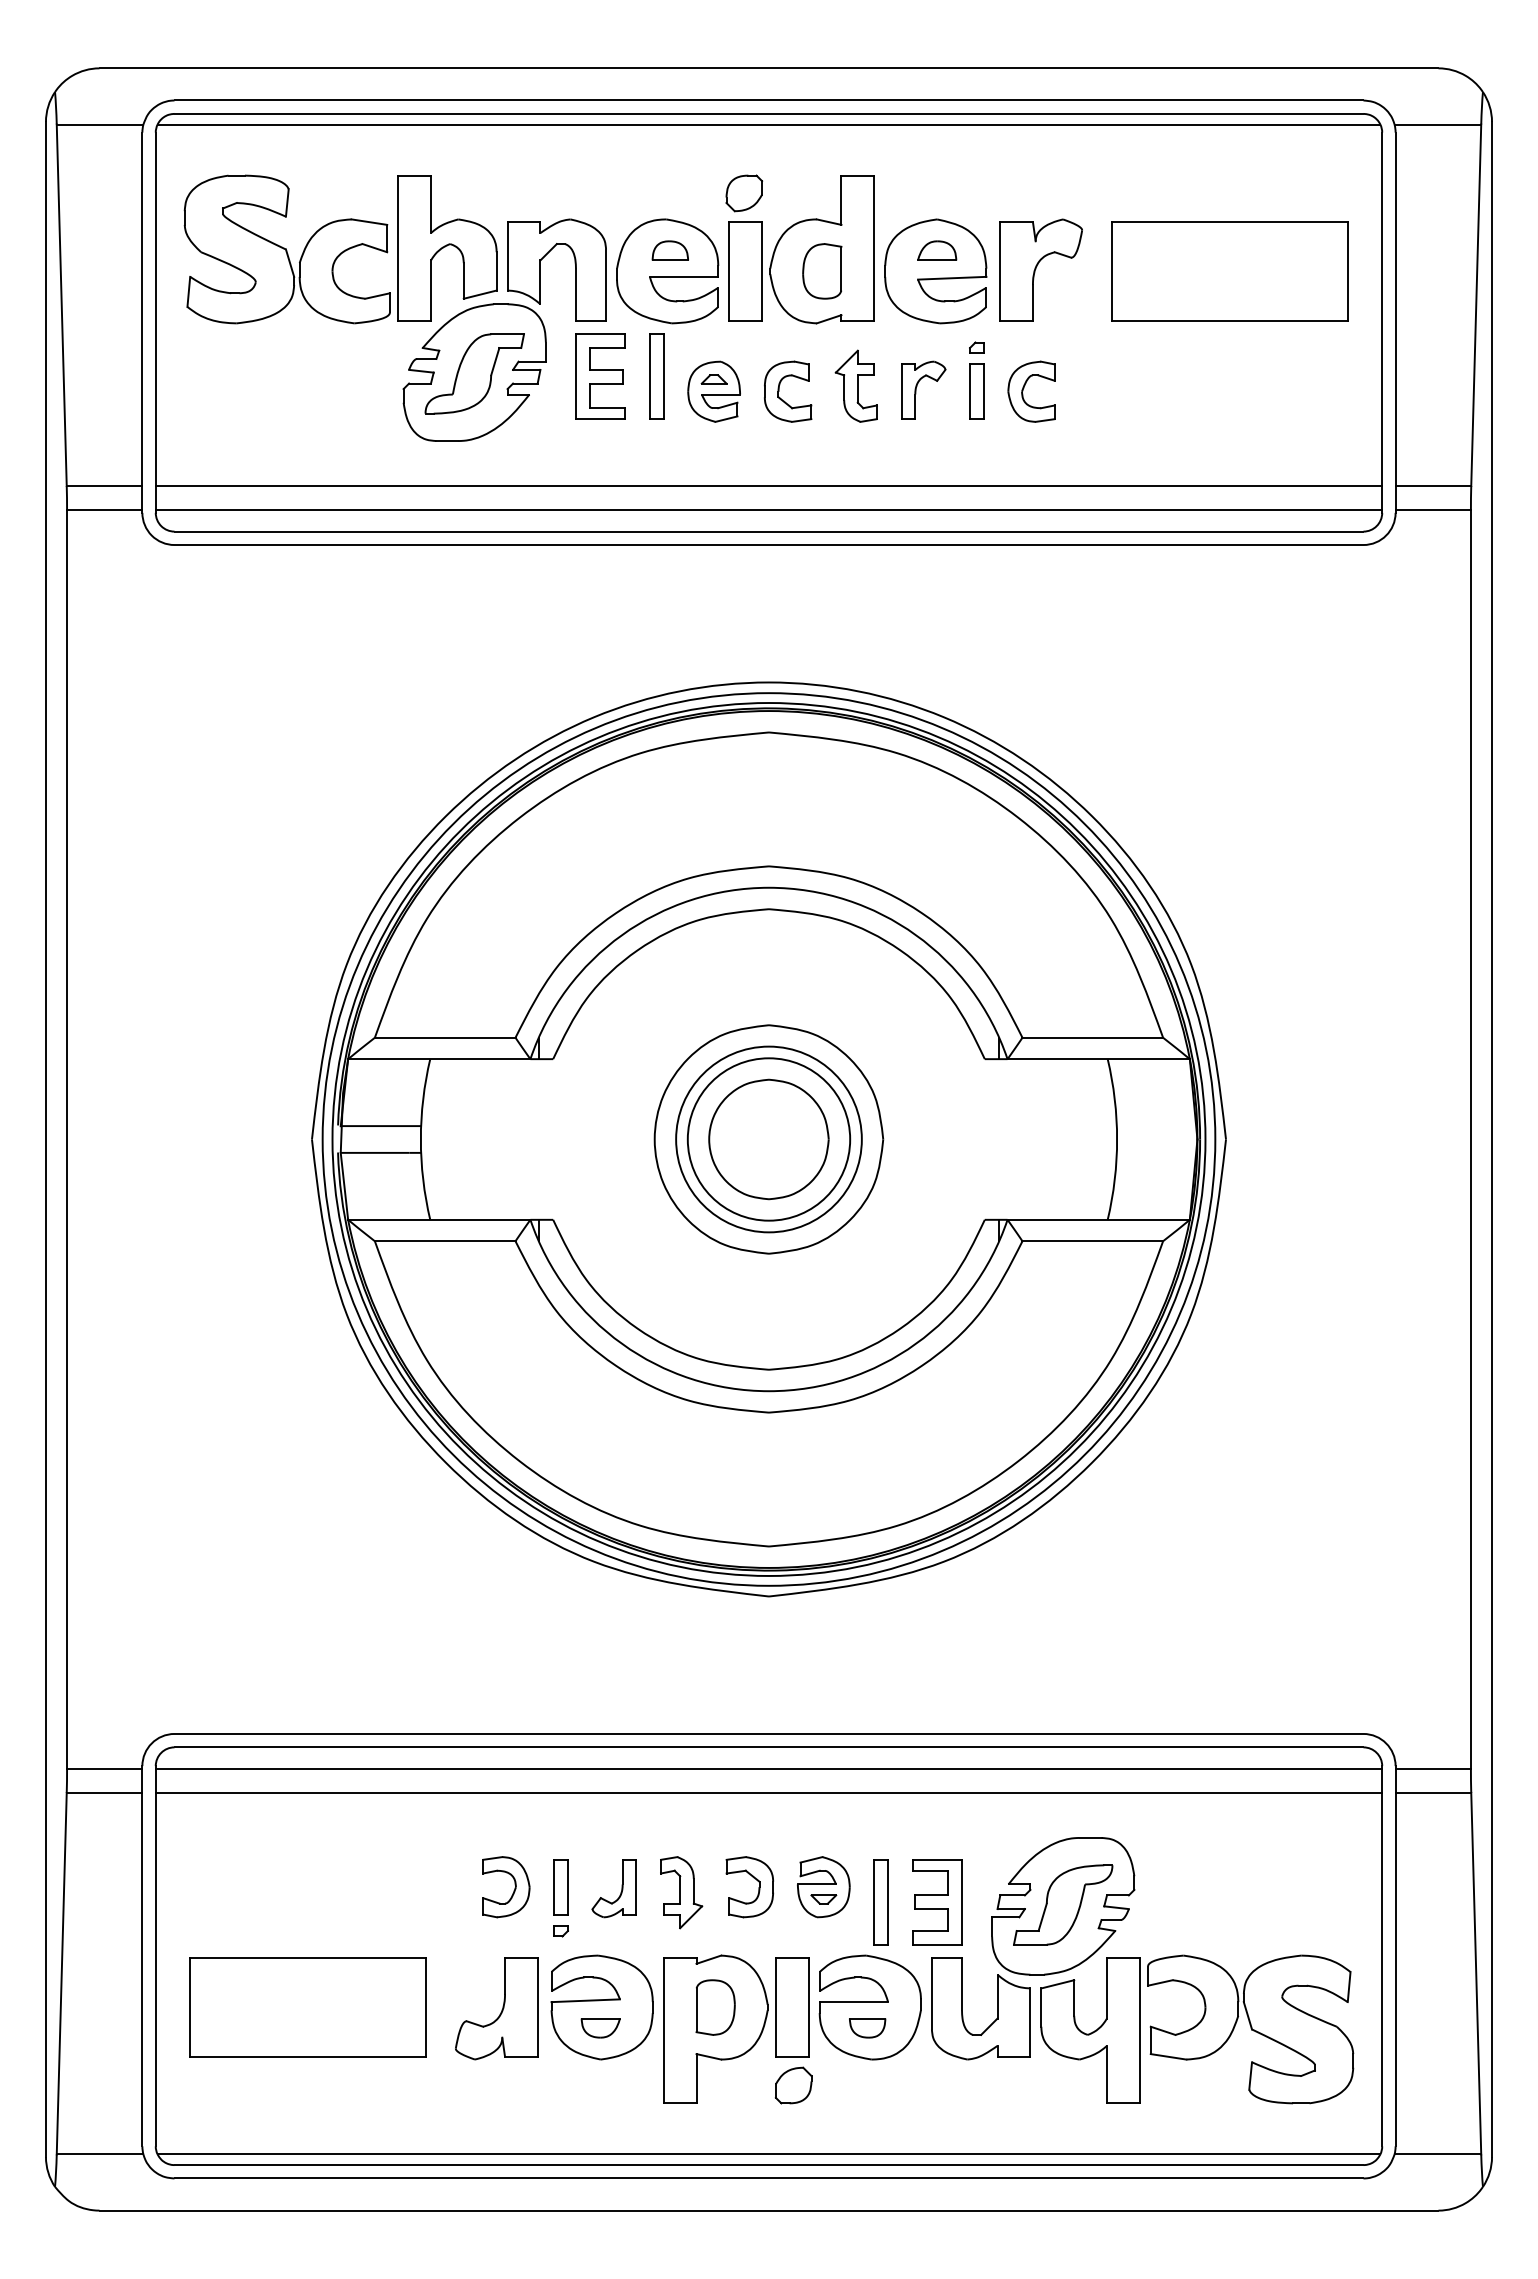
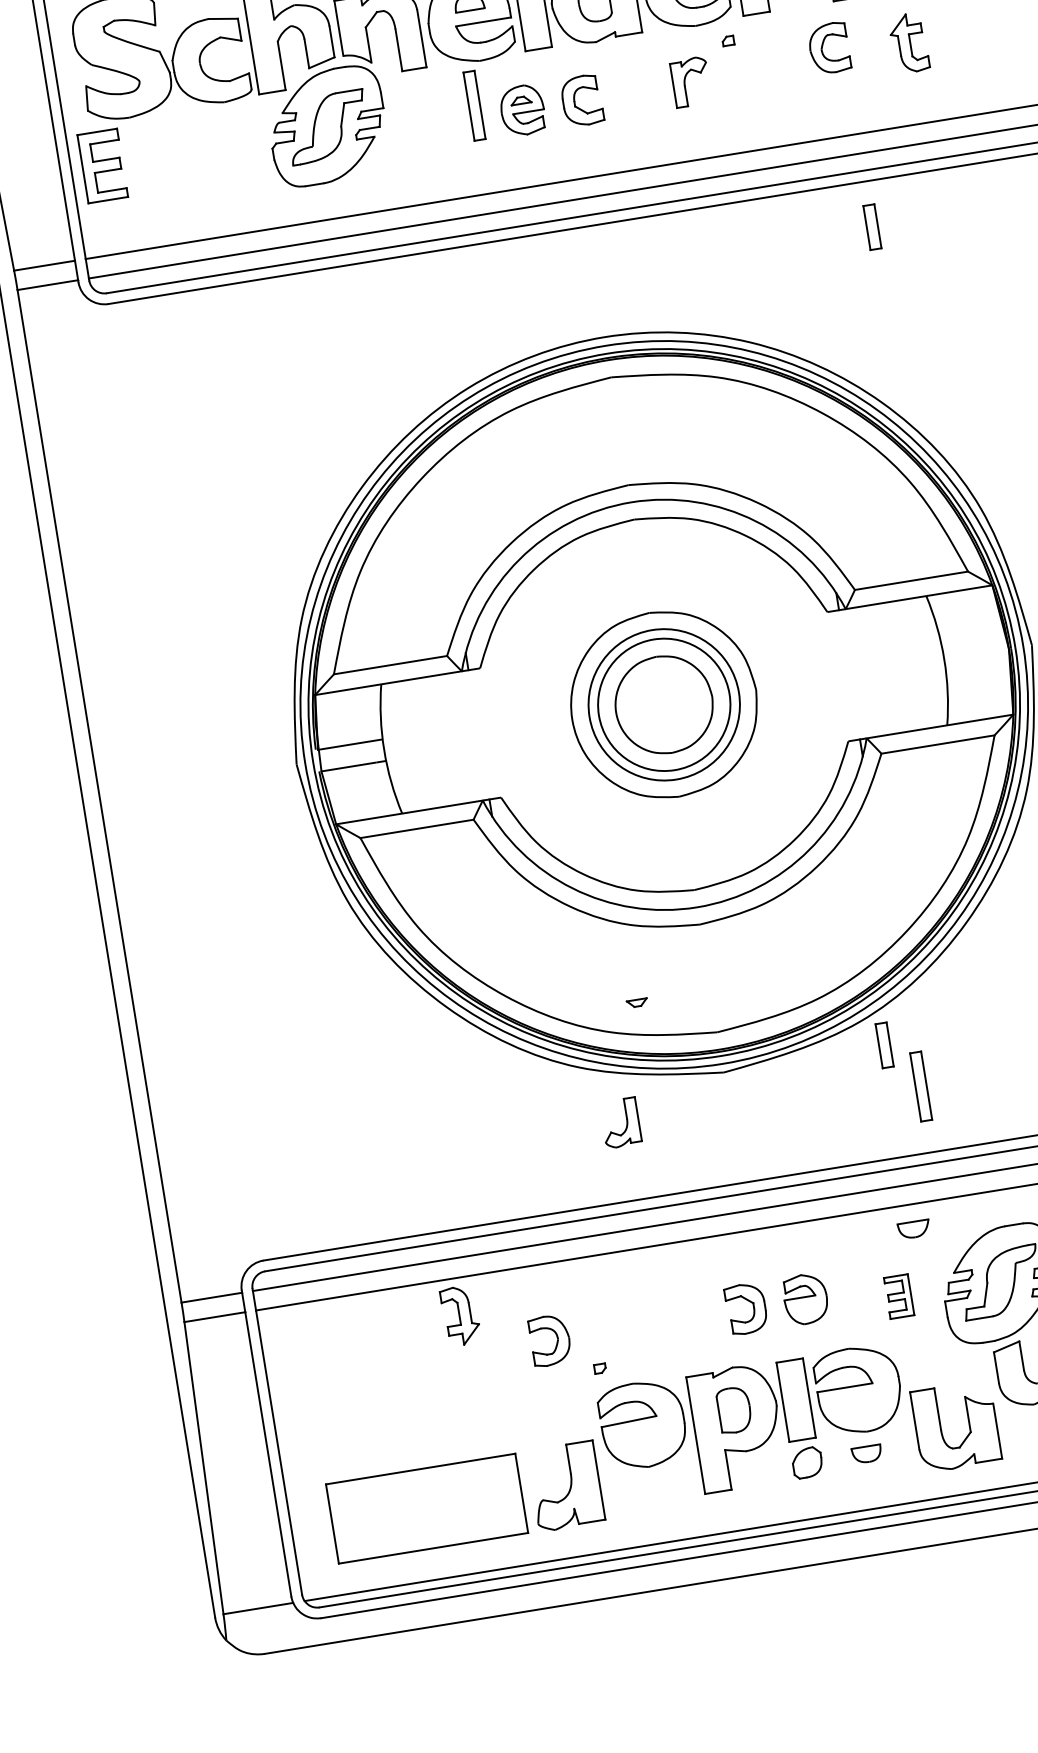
part: (600, 376) -> (102, 165), moved
part: (855, 385) -> (908, 42), moved
part: (1024, 388) -> (823, 46), moved
part: (976, 391) -> (872, 227), moved
part: (560, 1887) -> (884, 1045), moved
part: (621, 1888) -> (626, 1122), moved
part: (681, 1892) -> (460, 1315), moved
part: (823, 1899) -> (637, 1003), moved
part: (880, 1902) -> (920, 1086), moved
part: (937, 1902) -> (899, 1296), size x0.6
part: (307, 2007) -> (426, 1508), moved
part: (496, 2008) -> (565, 1486), moved
part: (997, 2008) -> (969, 1424), moved
part: (600, 2028) -> (914, 1229), moved
part: (867, 2028) -> (867, 1454), moved

